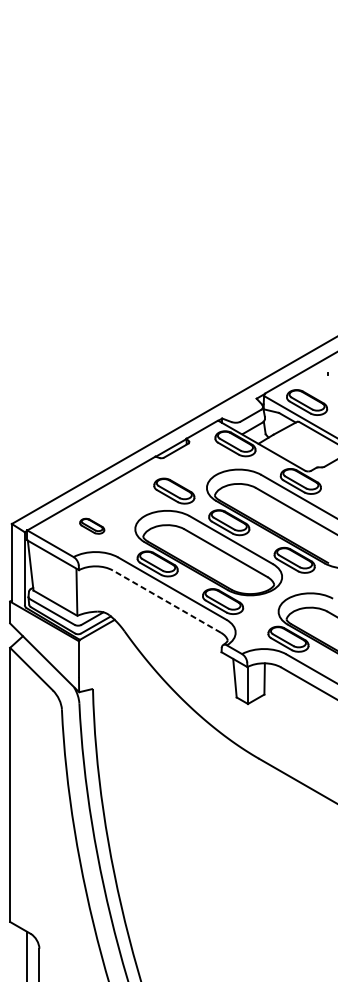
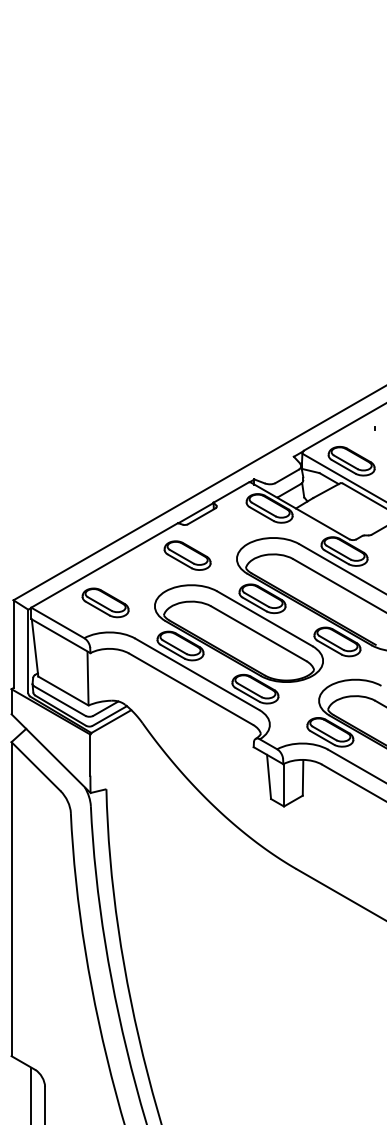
part: (174, 491) -> (187, 555), moved
part: (92, 525) -> (105, 602), size x1.67
line: (166, 600) -> (190, 688), dashed -> solid

